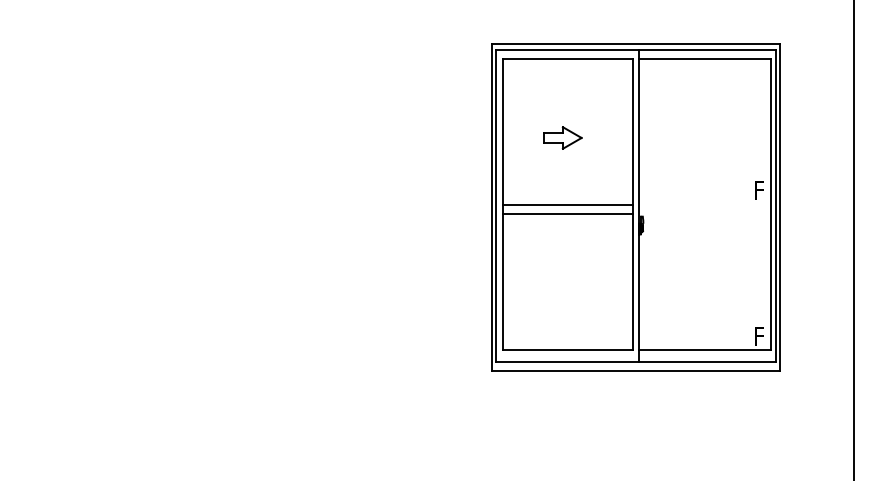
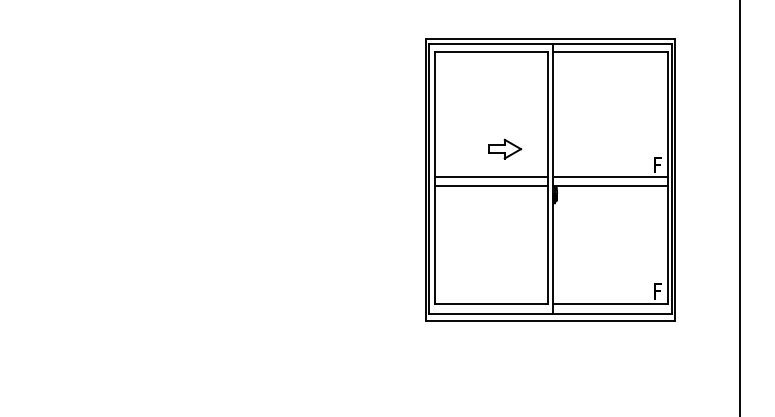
part: (562, 137) -> (504, 148), moved
line: (705, 204) -> (610, 177), added
line: (705, 214) -> (610, 185), added

